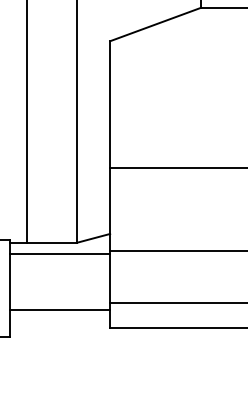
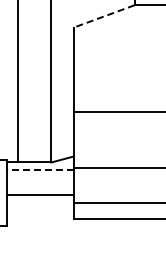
line: (154, 24) -> (103, 16), solid -> dashed
line: (58, 253) -> (39, 169), solid -> dashed
line: (58, 310) -> (39, 195), moved

